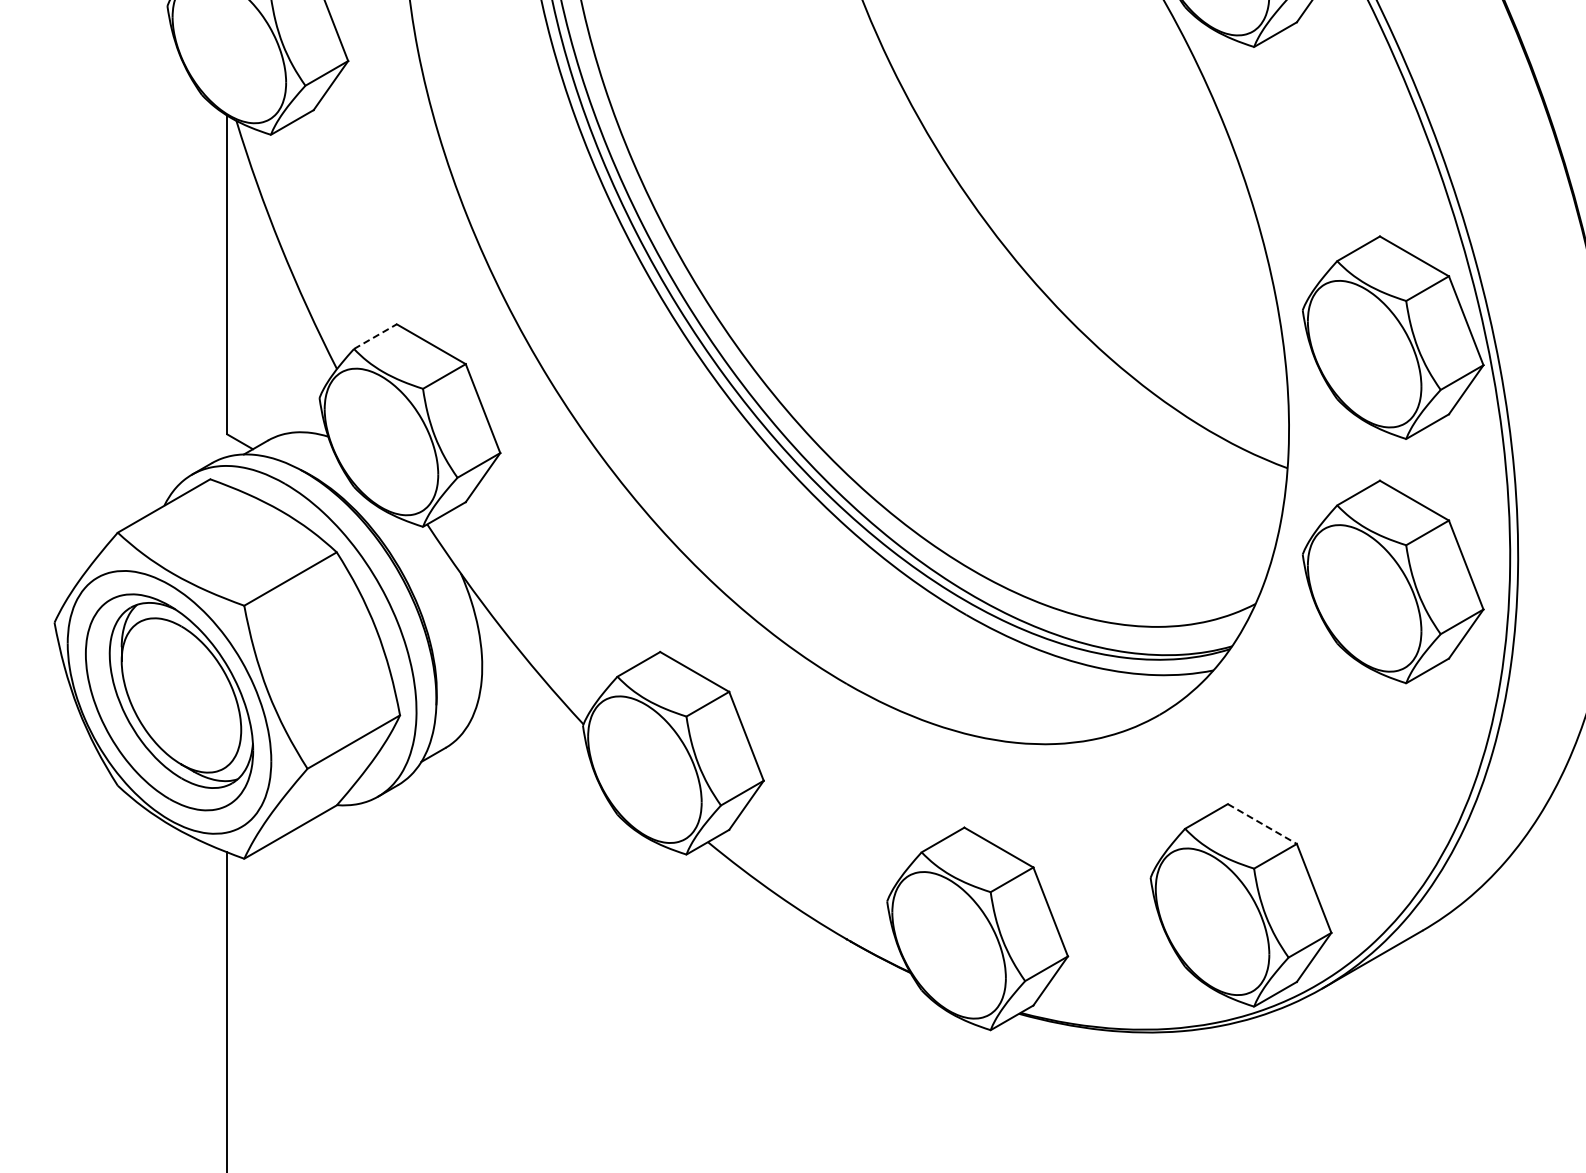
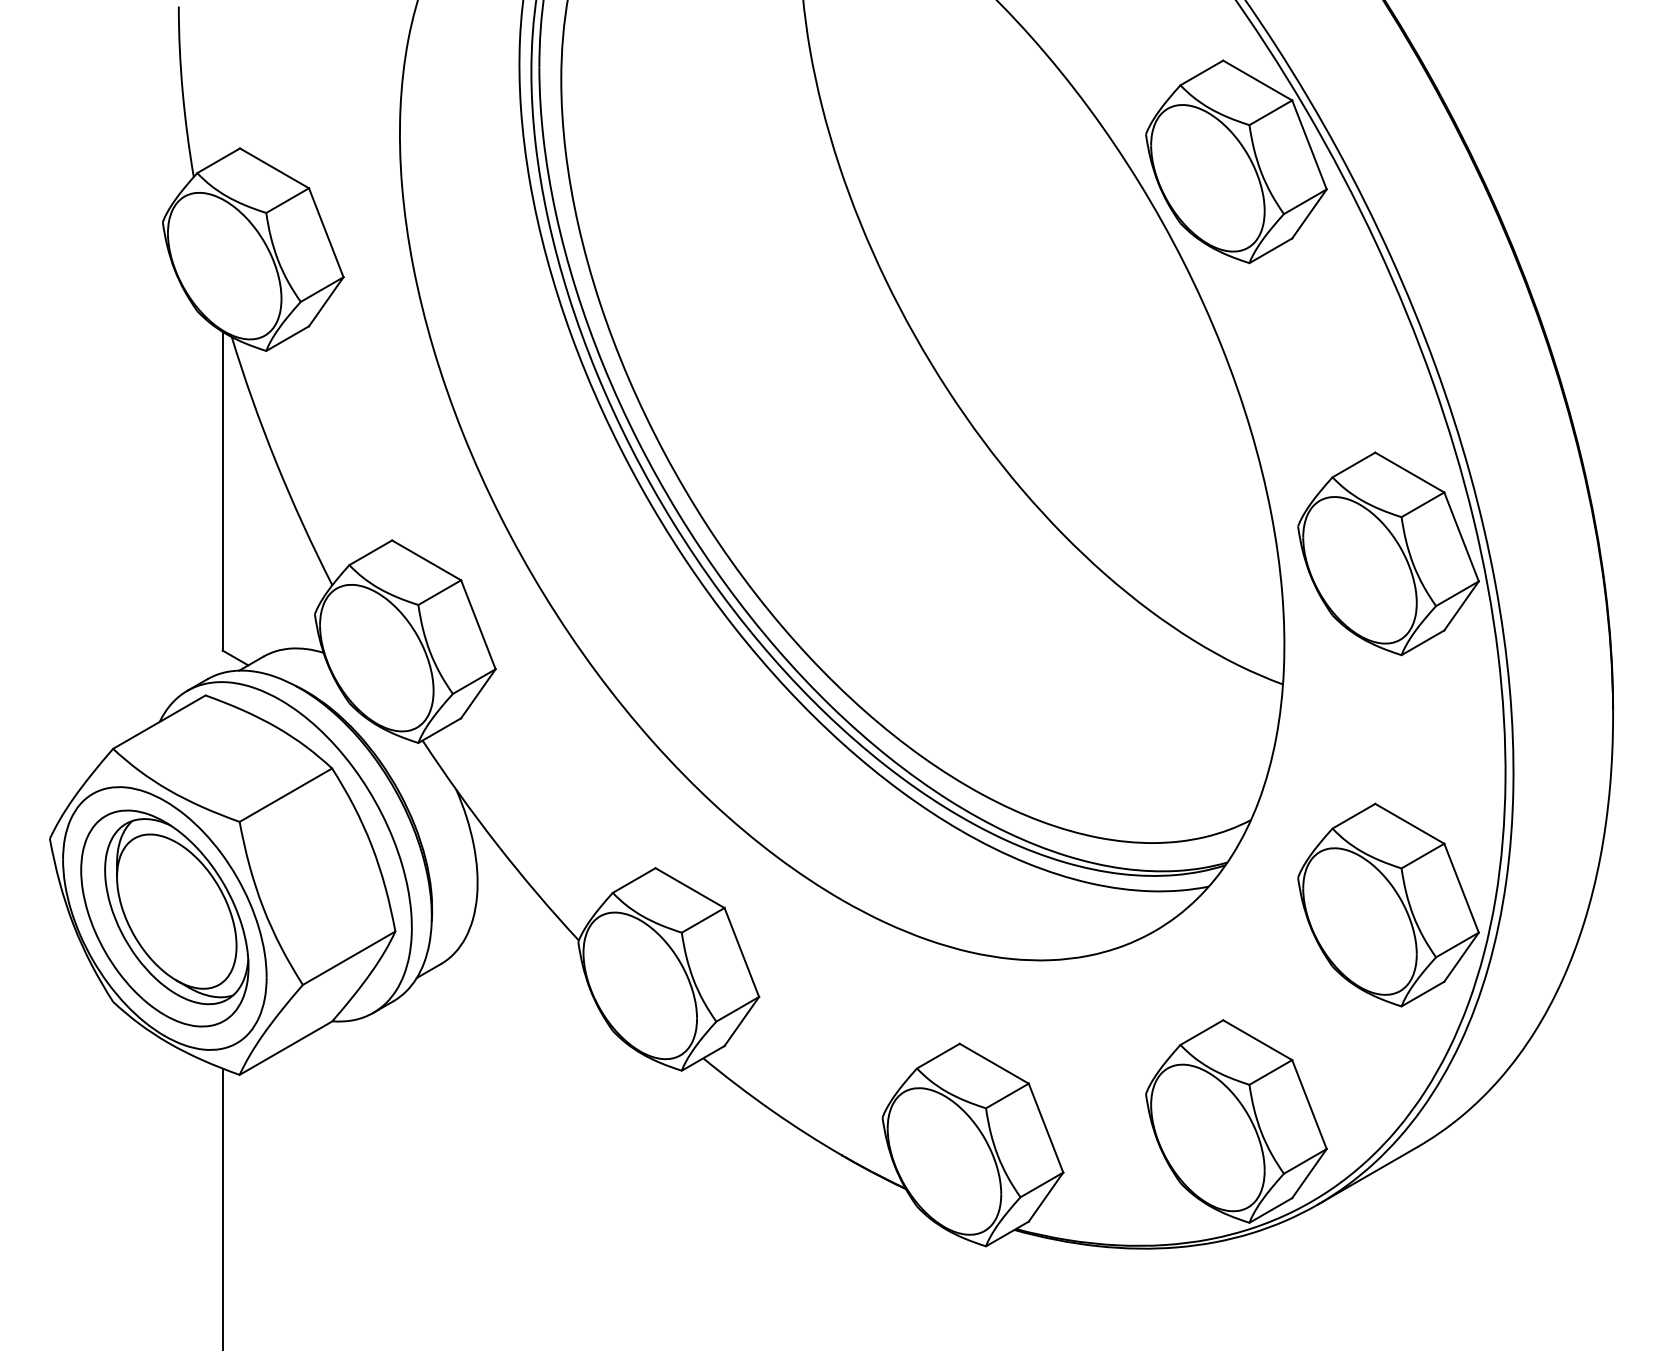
line: (375, 336) -> (370, 552), dashed -> solid
part: (1393, 581) -> (1388, 904), moved
line: (1262, 824) -> (1257, 1040), dashed -> solid

